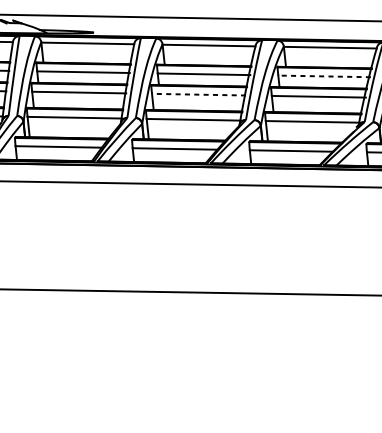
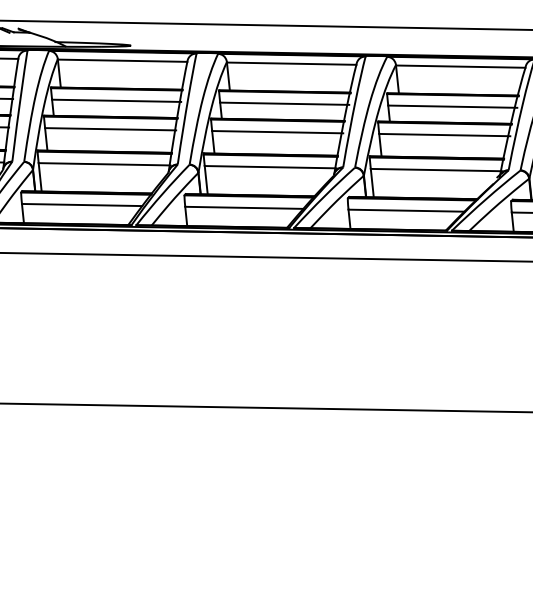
line: (324, 76) -> (452, 106), dashed -> solid
line: (198, 94) -> (277, 132), dashed -> solid

